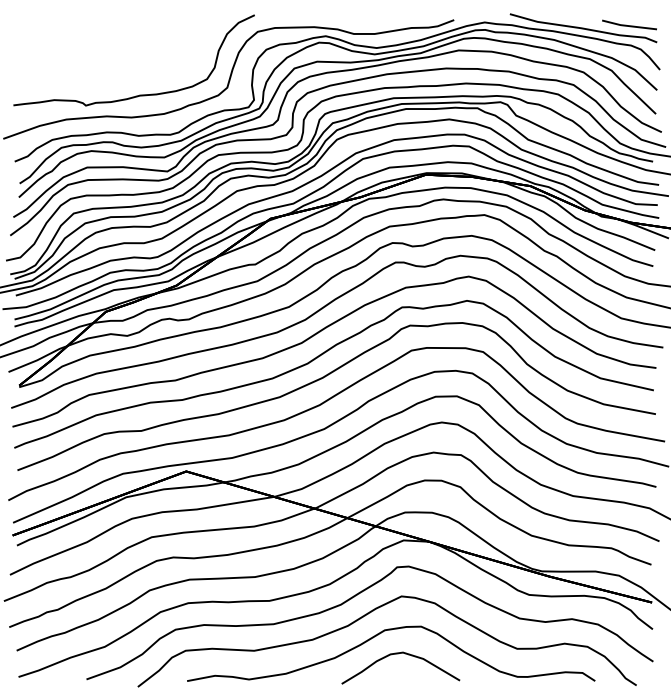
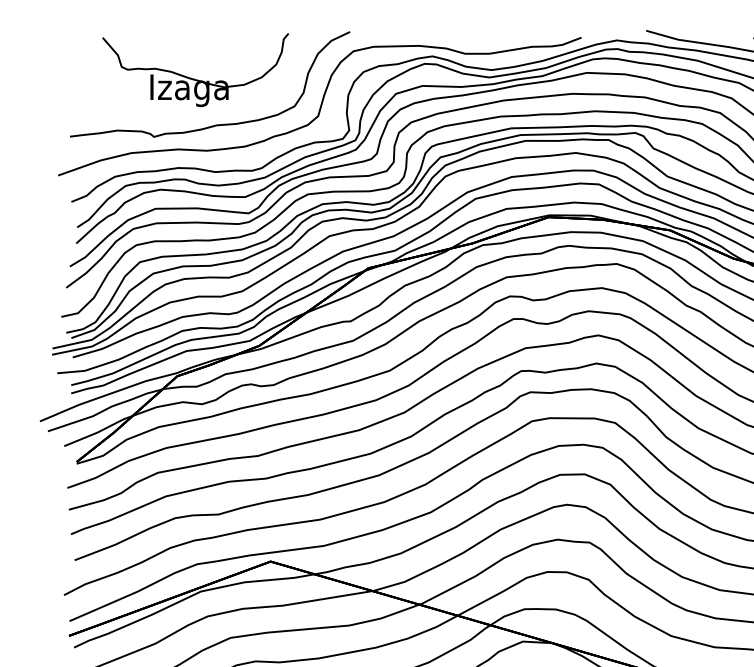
part: (118, 54) -> (191, 77), added

